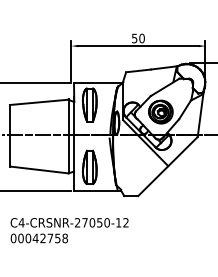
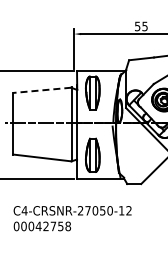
text: (141, 38) -> (144, 26), 50 -> 55
line: (38, 102) -> (41, 90), solid -> dashed

